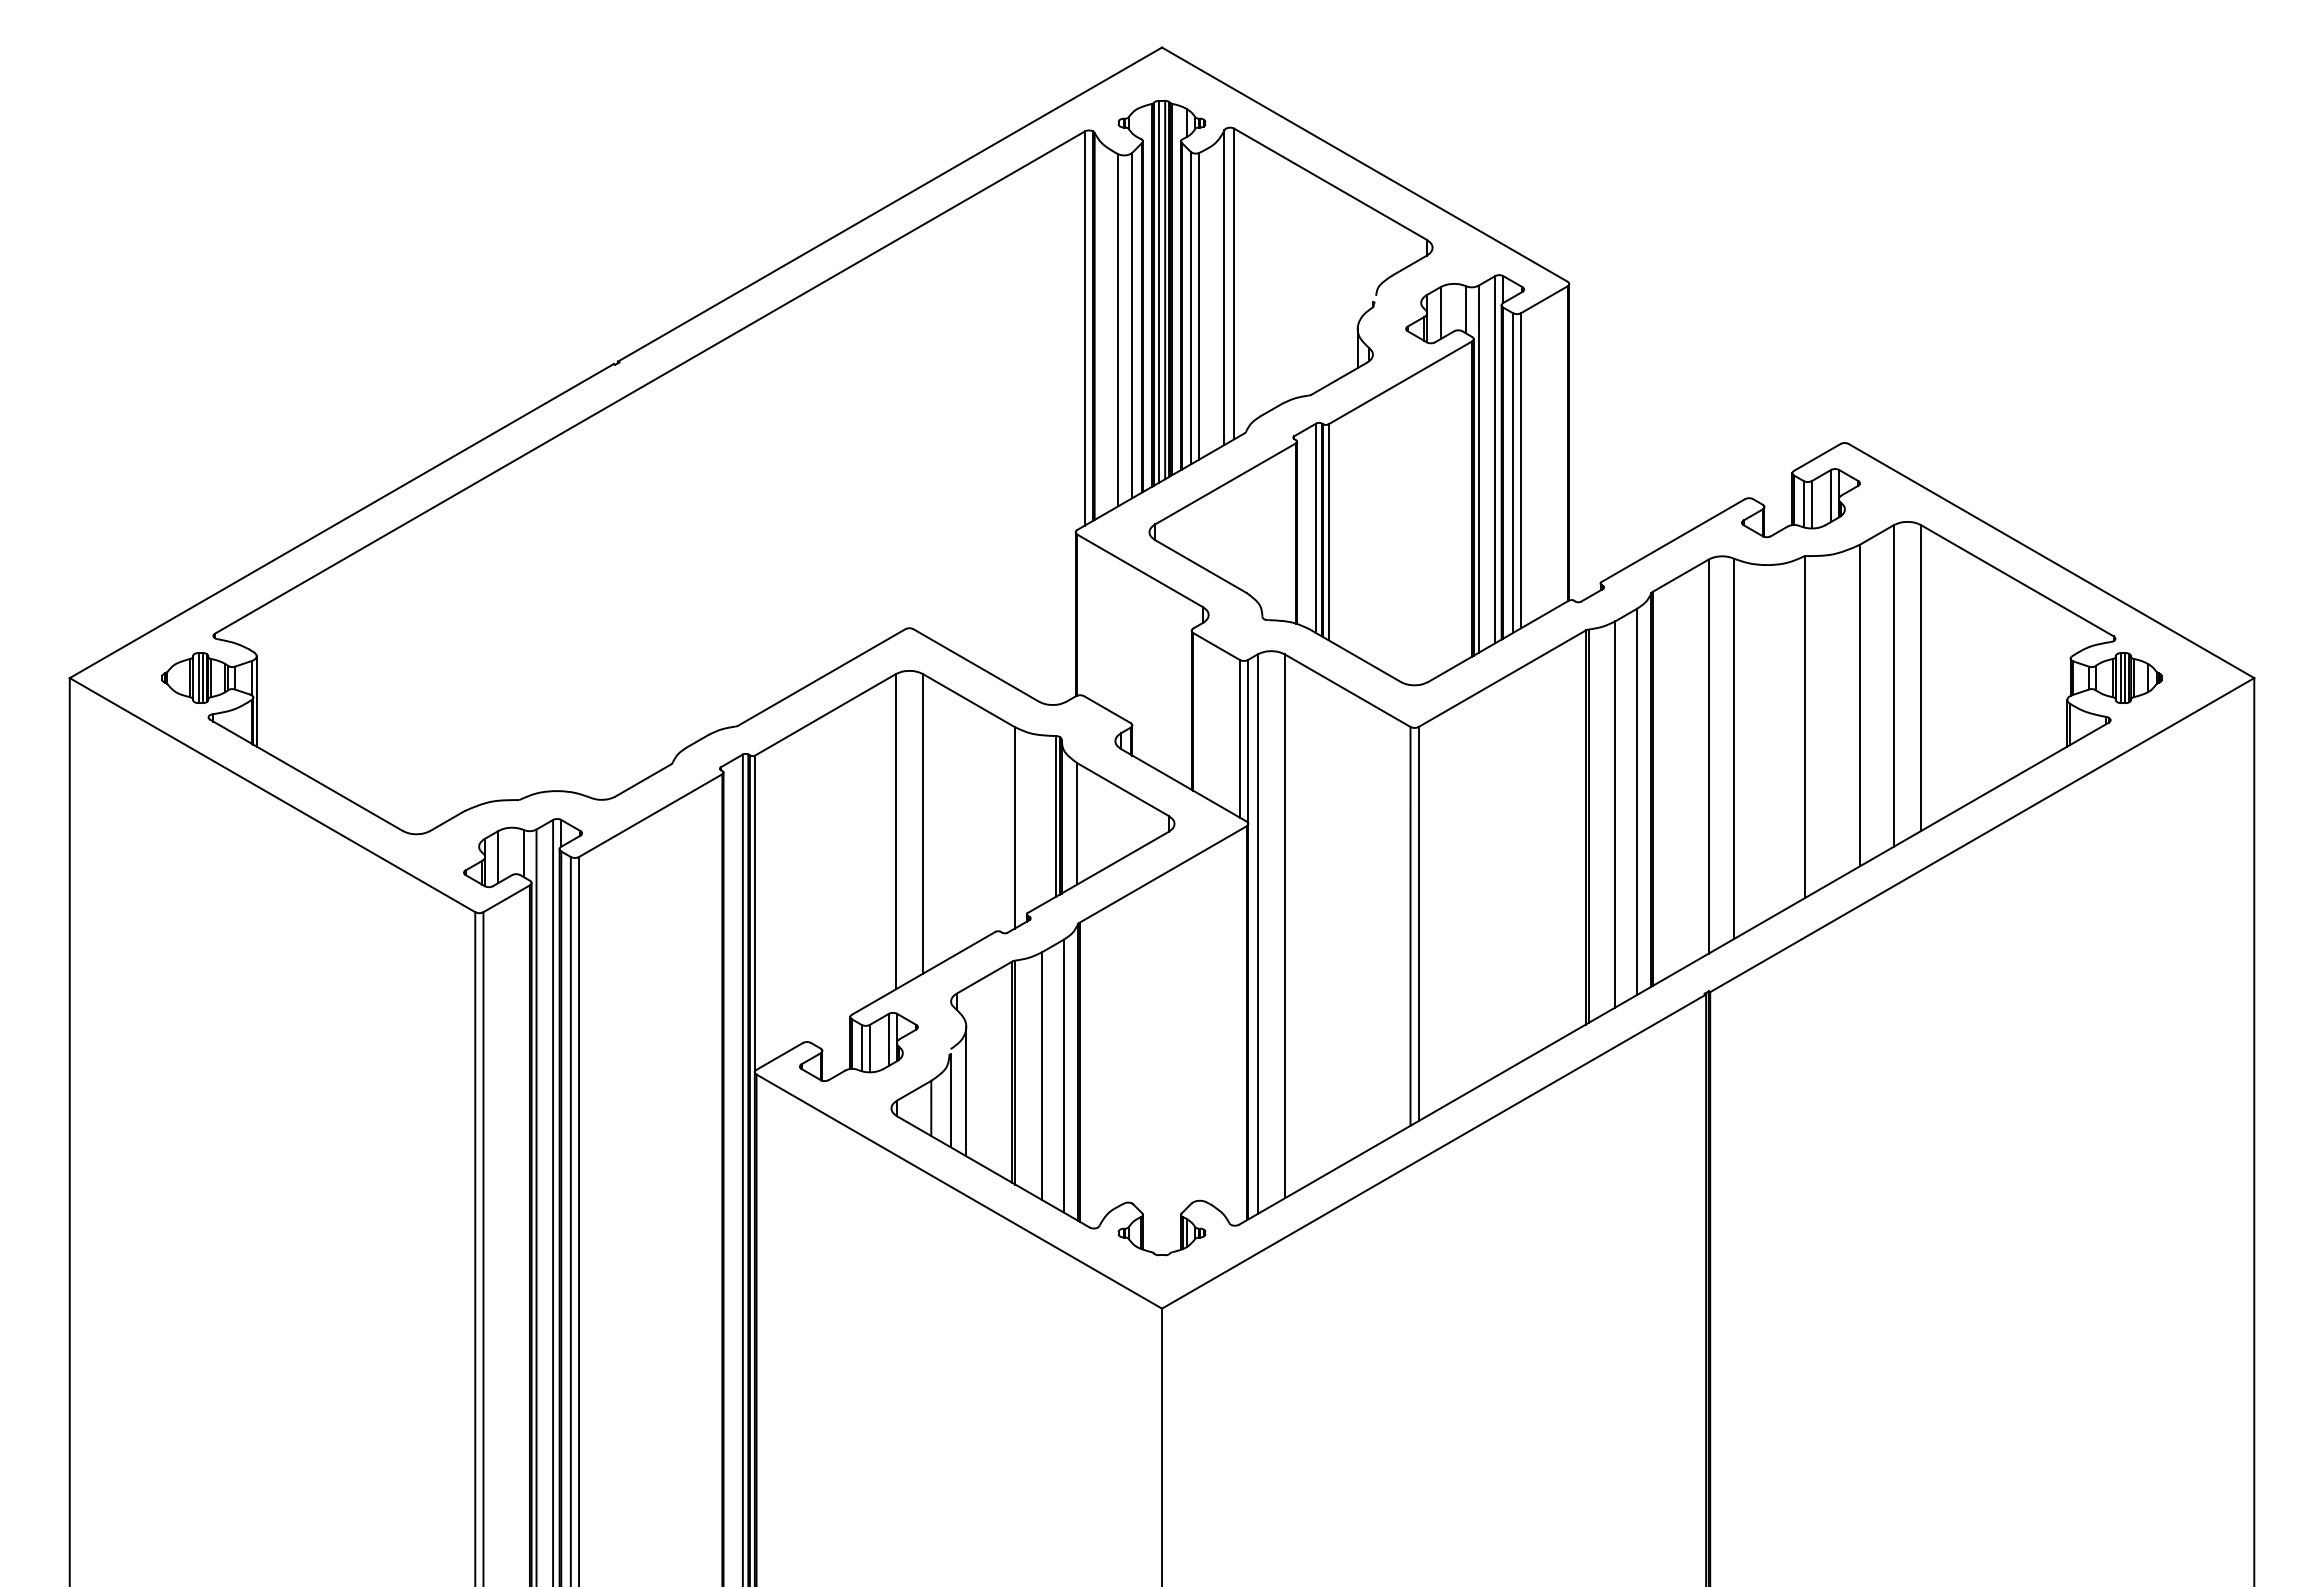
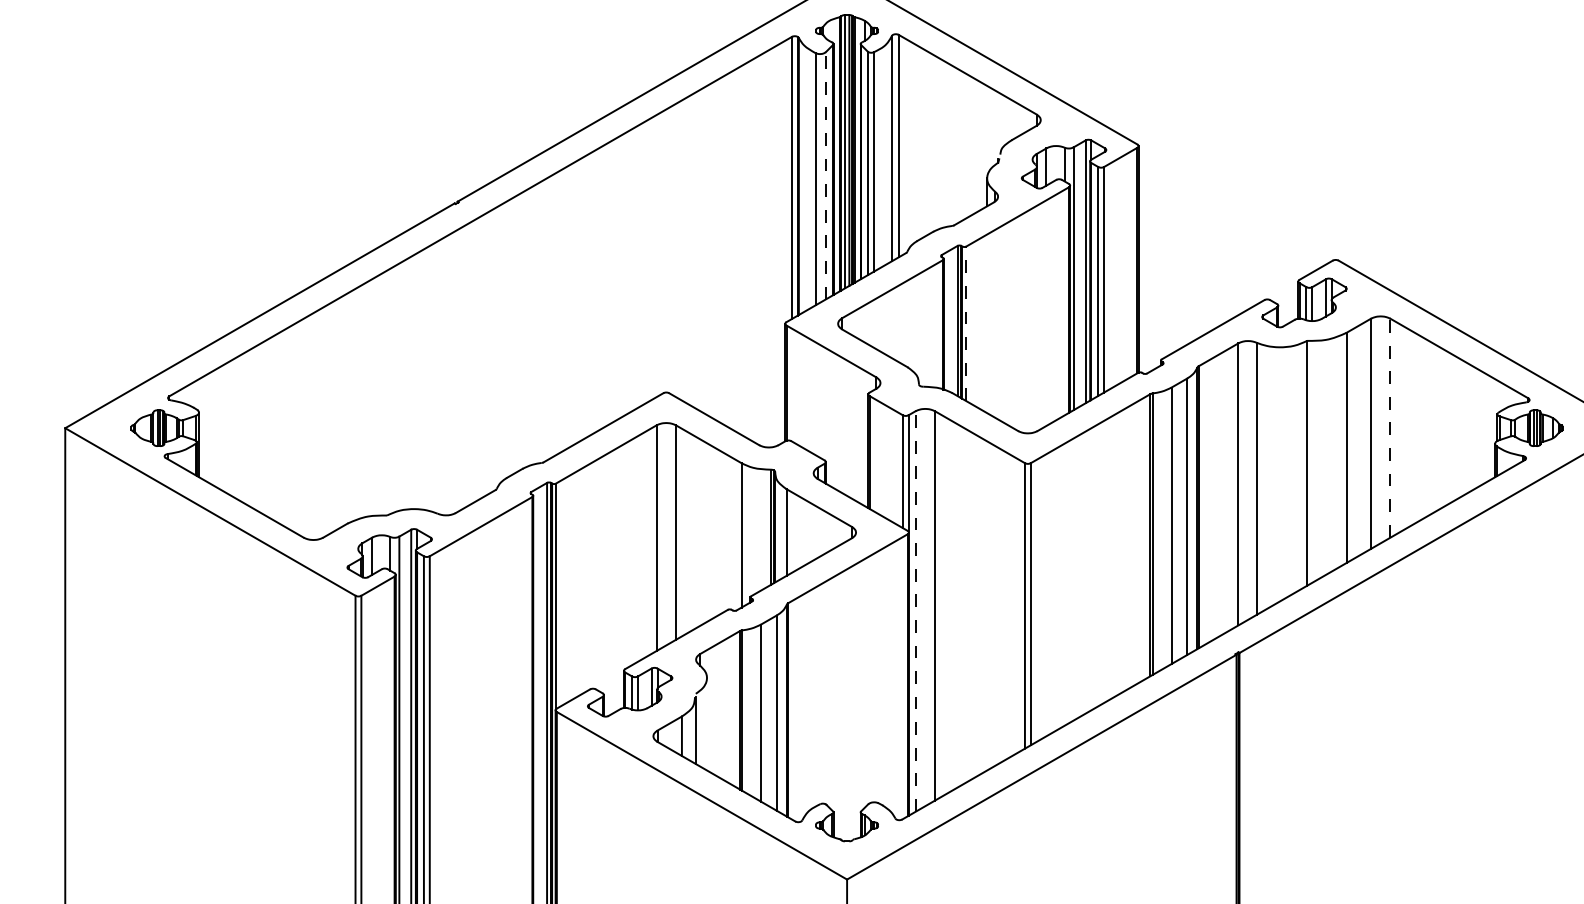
line: (1132, 325) -> (825, 175), solid -> dashed
line: (1328, 532) -> (966, 323), solid -> dashed
line: (1921, 678) -> (1390, 428), solid -> dashed
line: (1257, 934) -> (915, 611), solid -> dashed
line: (966, 1091) -> (707, 724), removed

